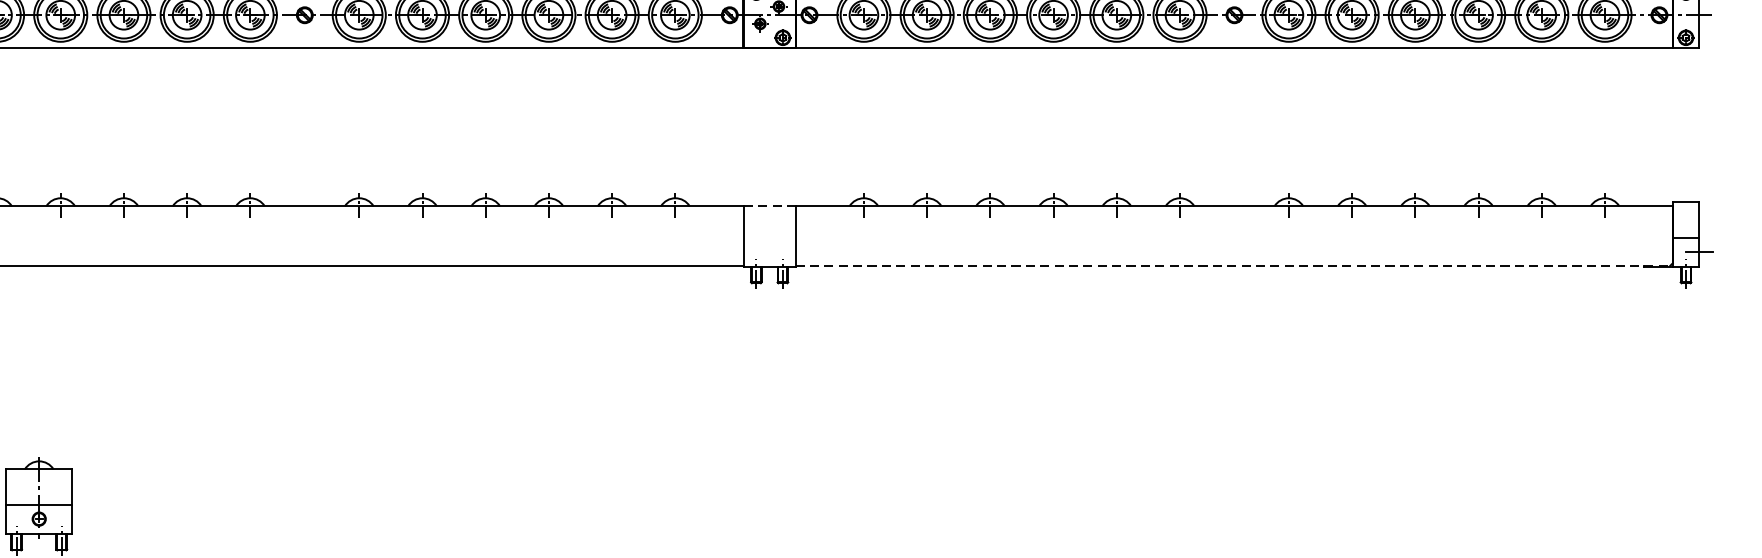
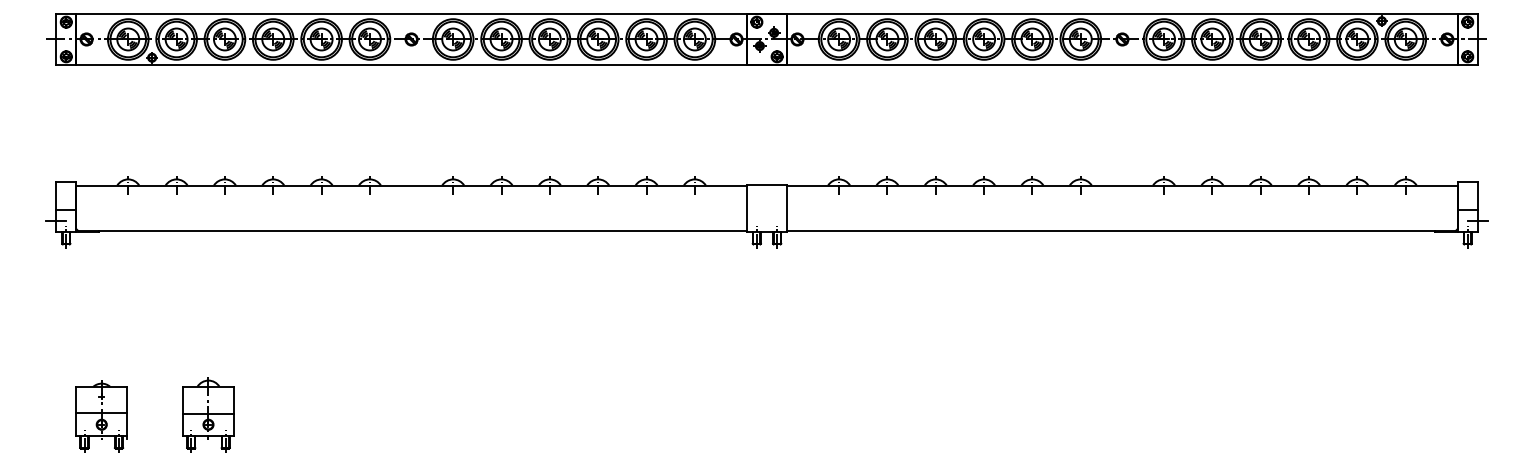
line: (770, 206) -> (767, 185), dashed -> solid
line: (1233, 266) -> (1121, 231), dashed -> solid

